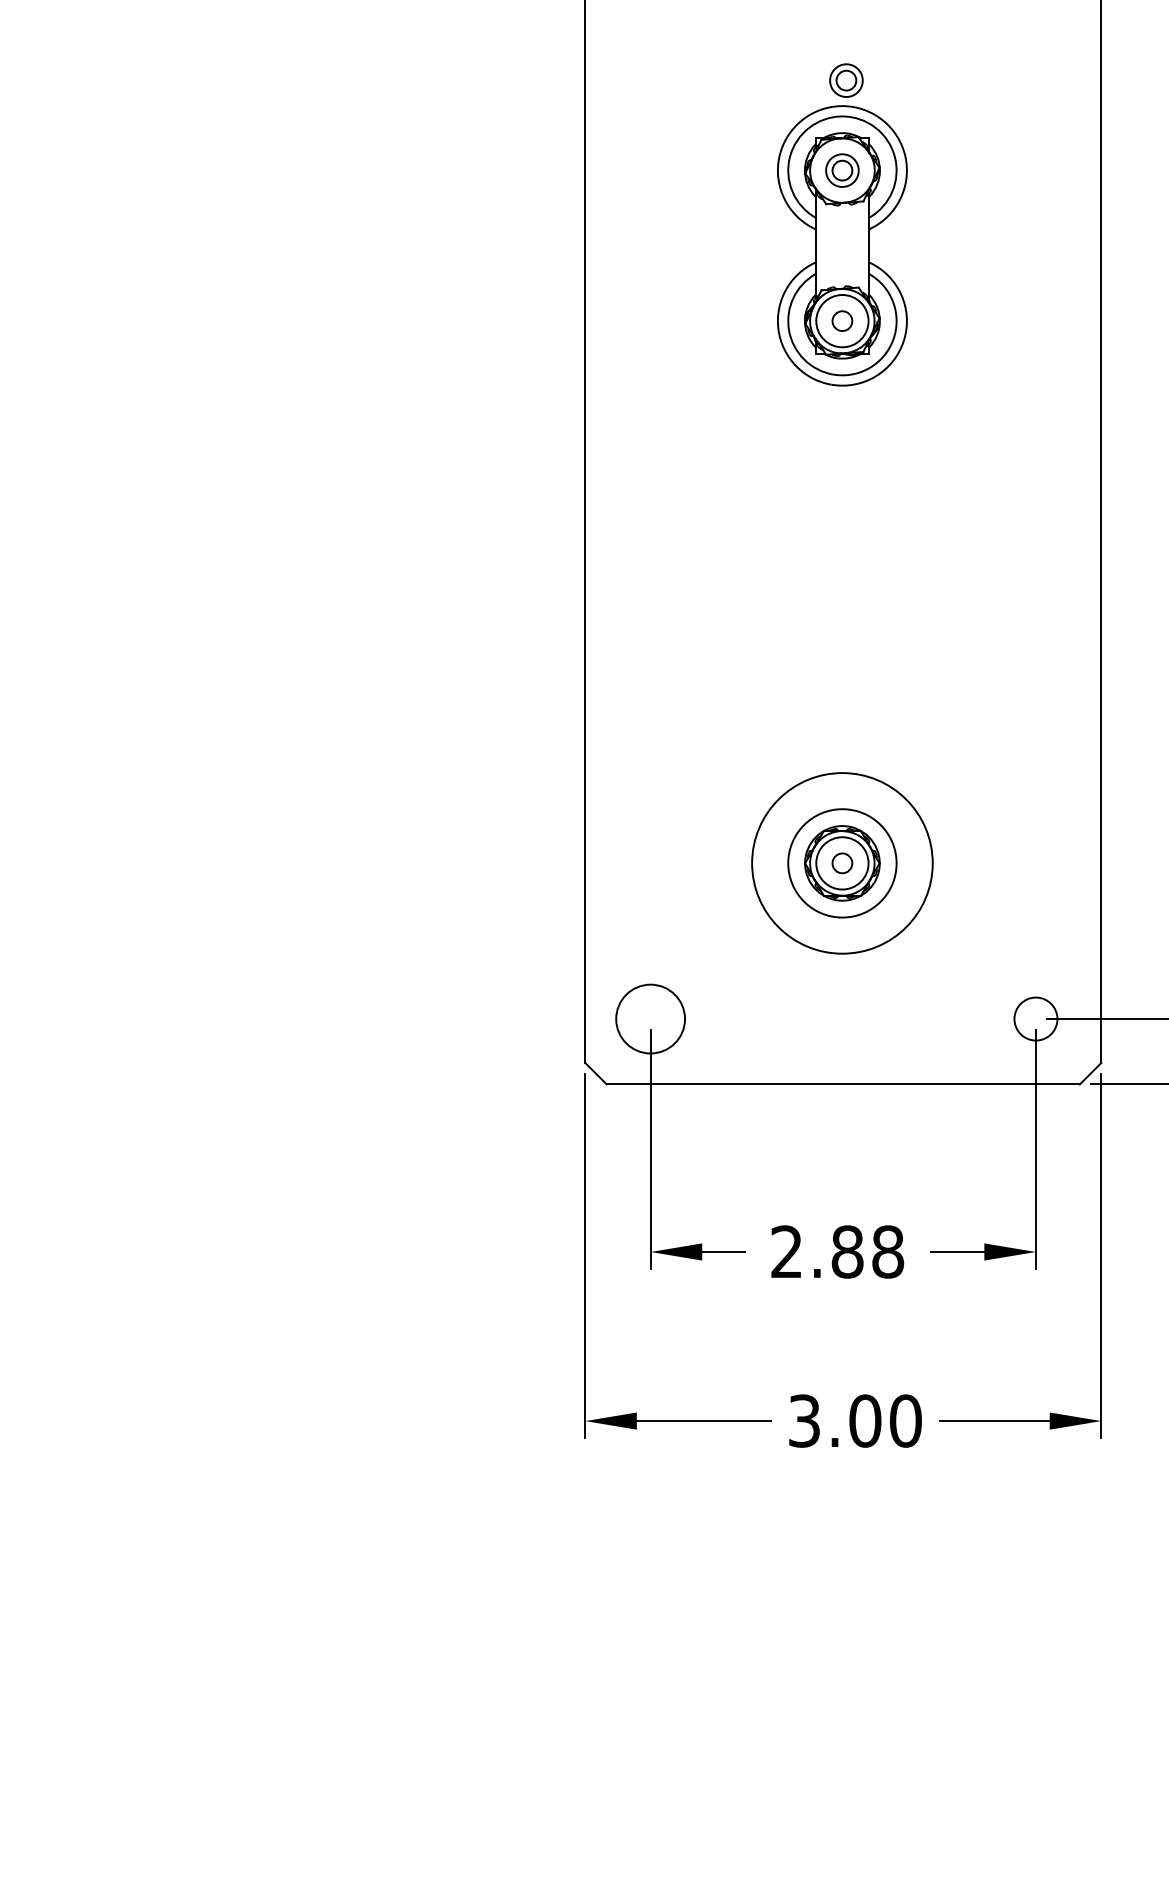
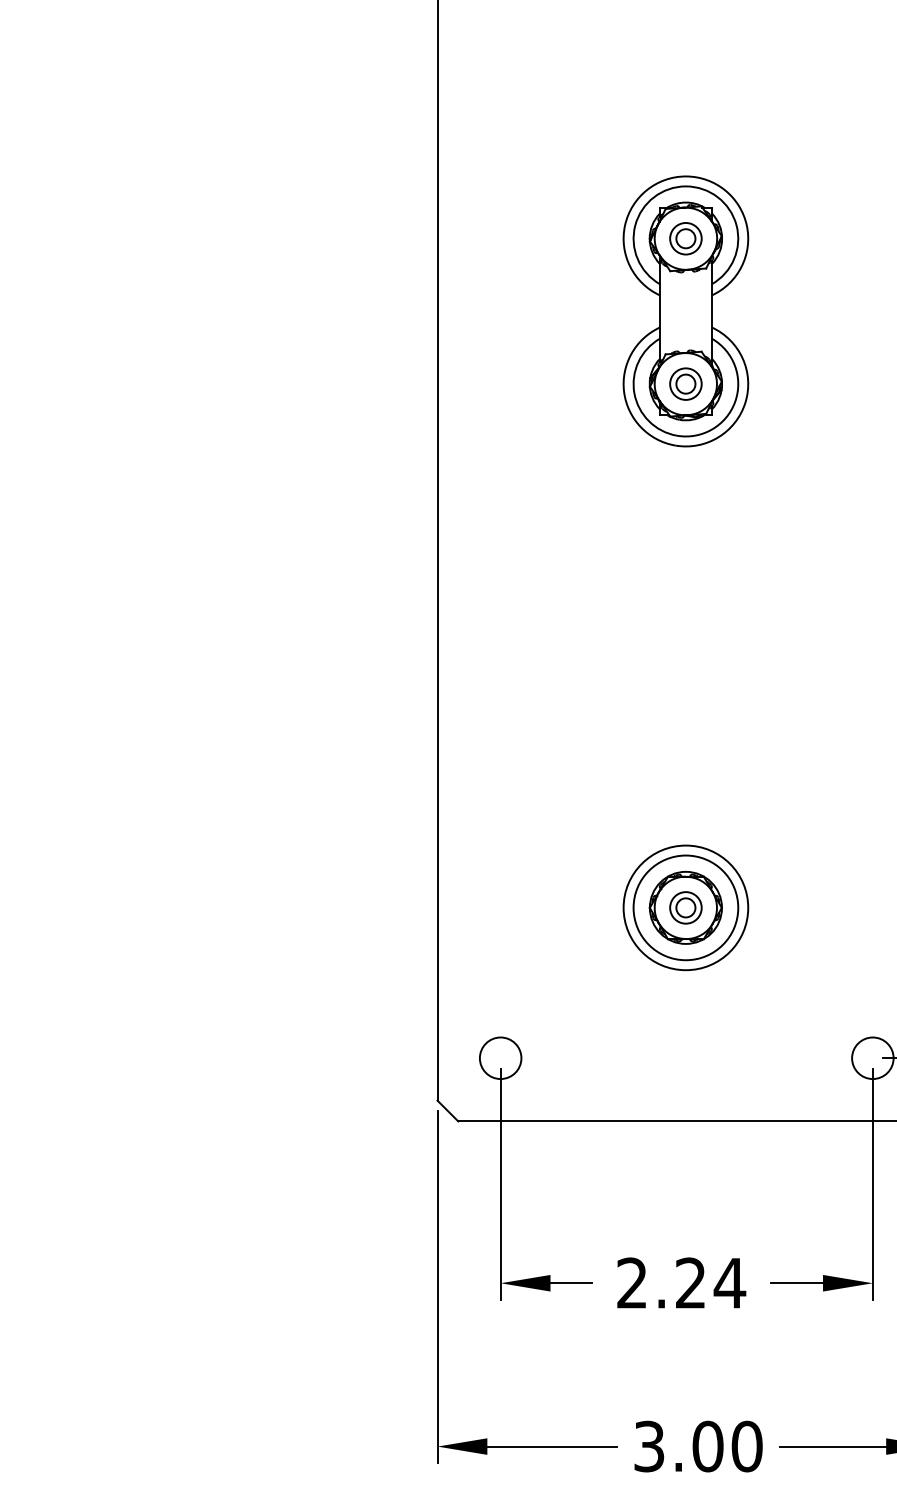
part: (846, 80) -> (689, 151), removed
circle: (842, 320) -> (685, 383), size x0.62
circle: (841, 862) -> (685, 907), size x0.71
circle: (842, 863) -> (685, 908), size x0.62
circle: (650, 1018) -> (500, 1057), size x0.62
text: (867, 1251) -> (710, 1282), 2.88 -> 2.24

